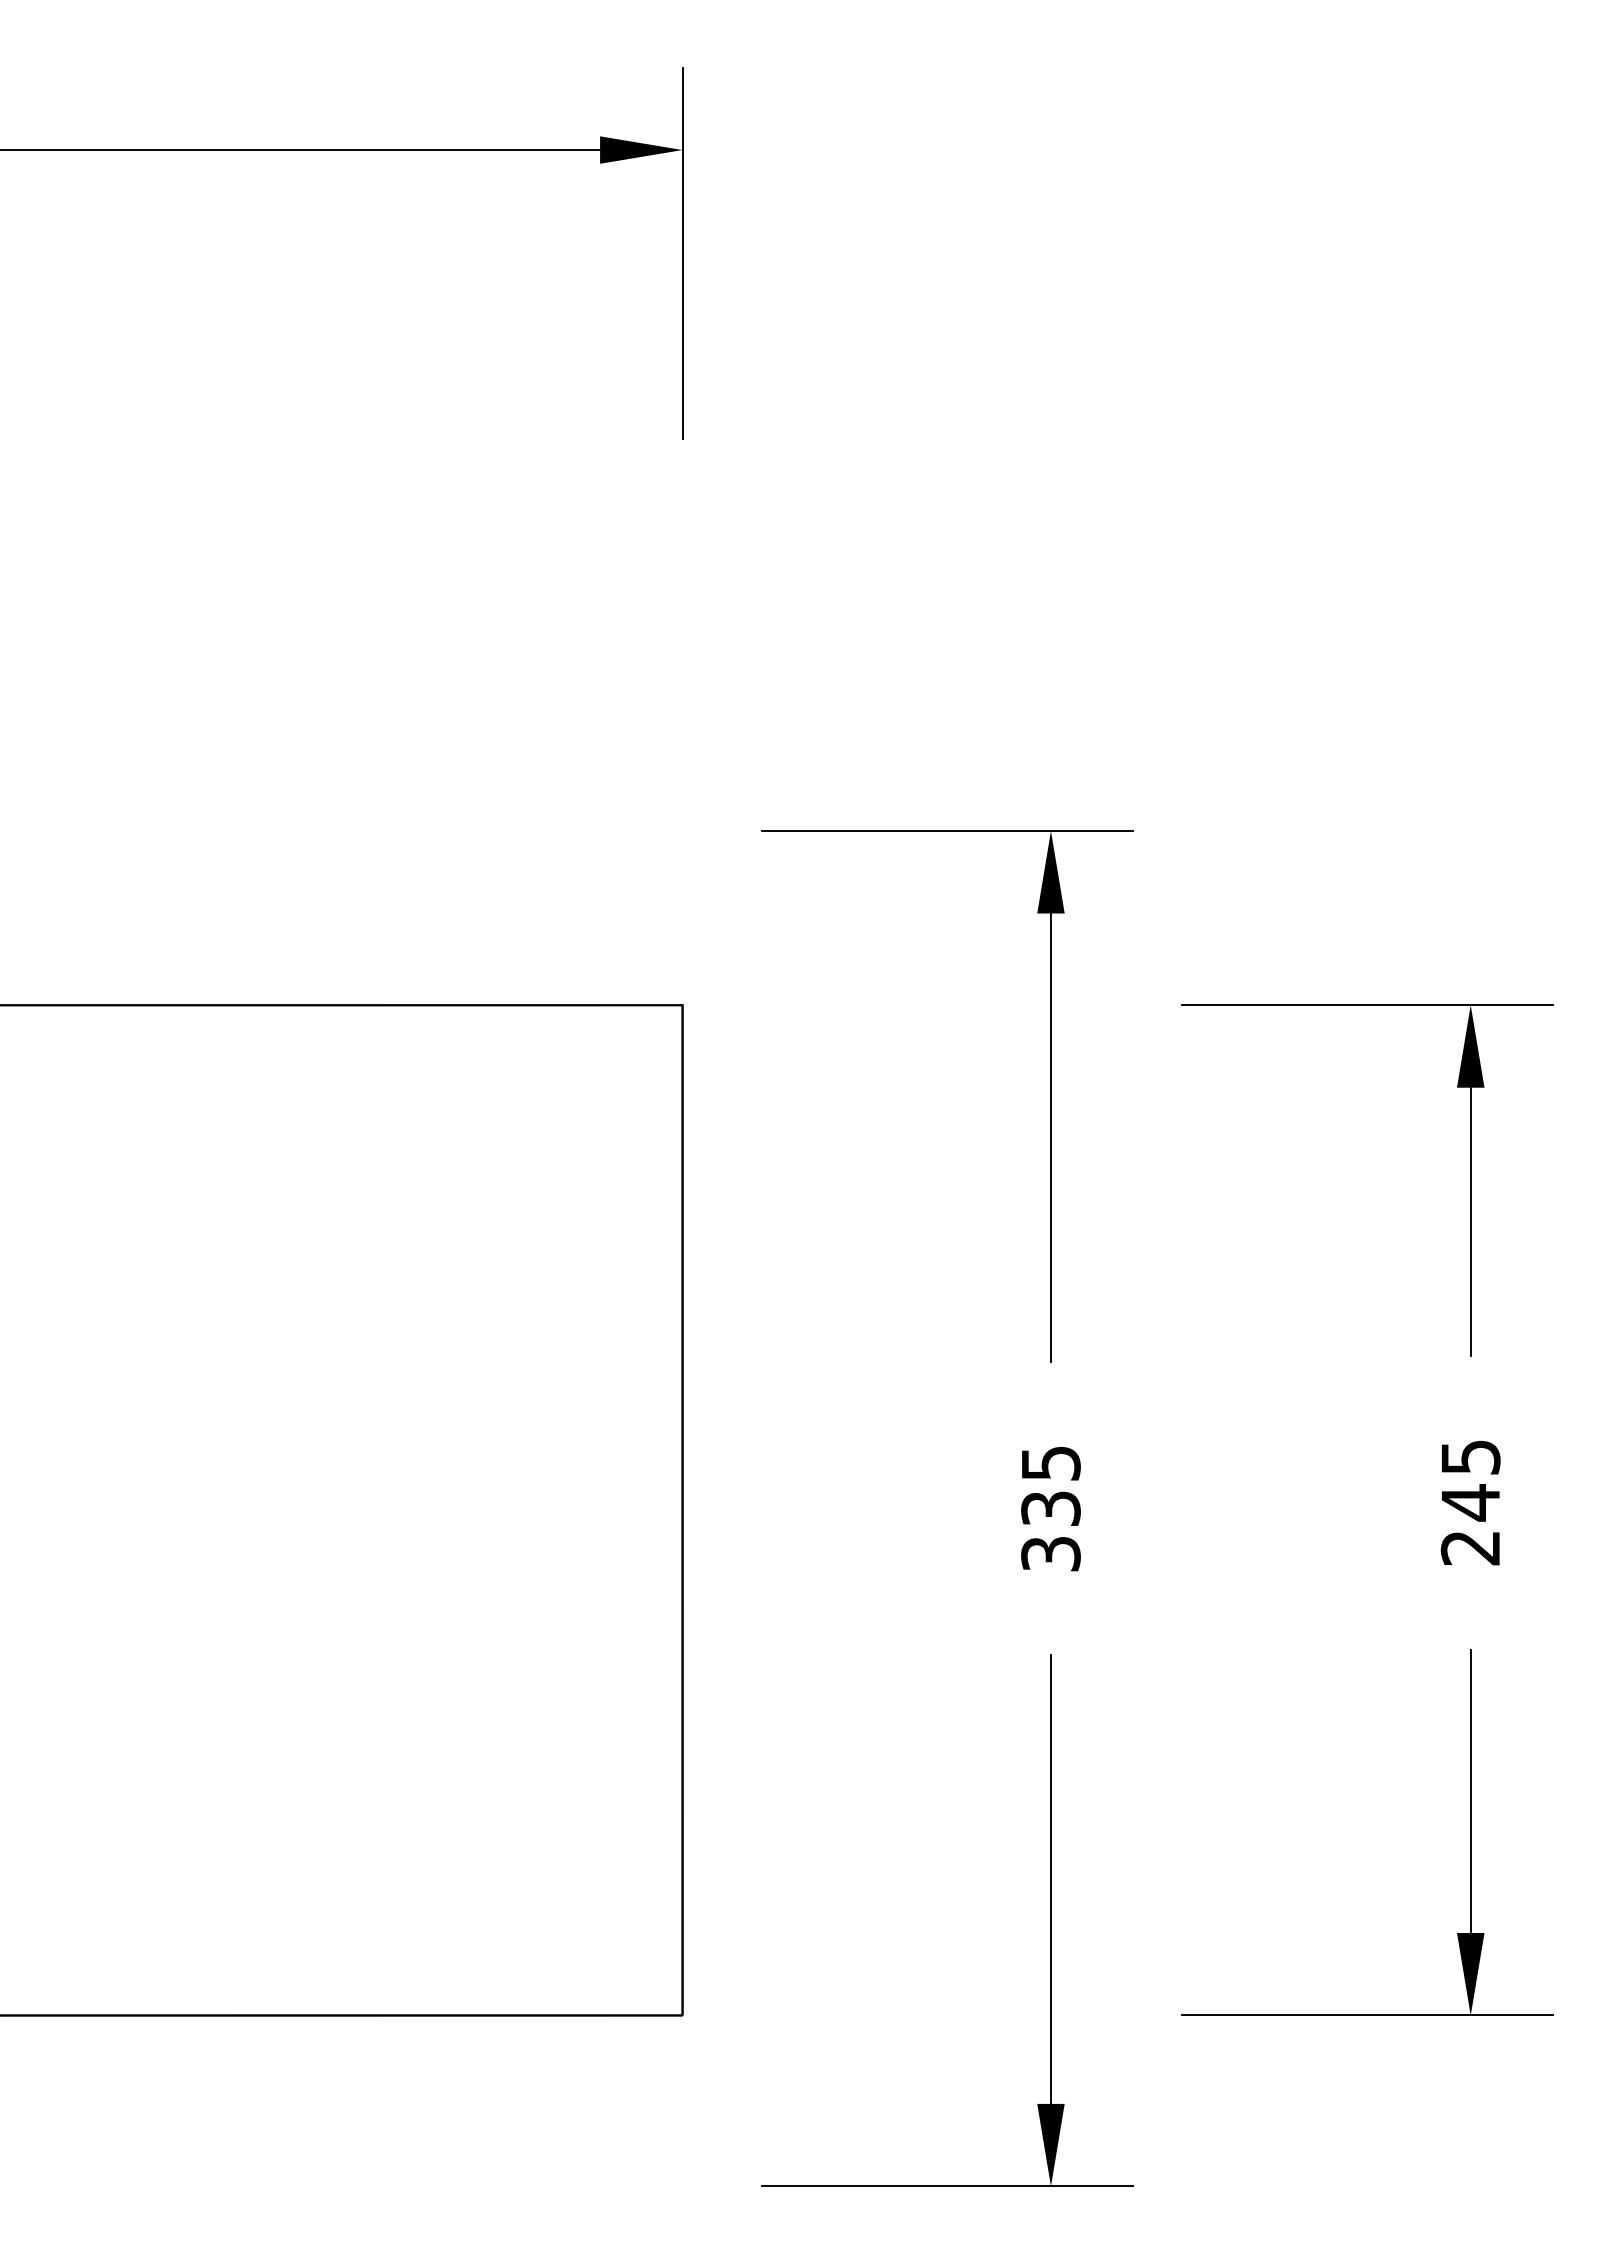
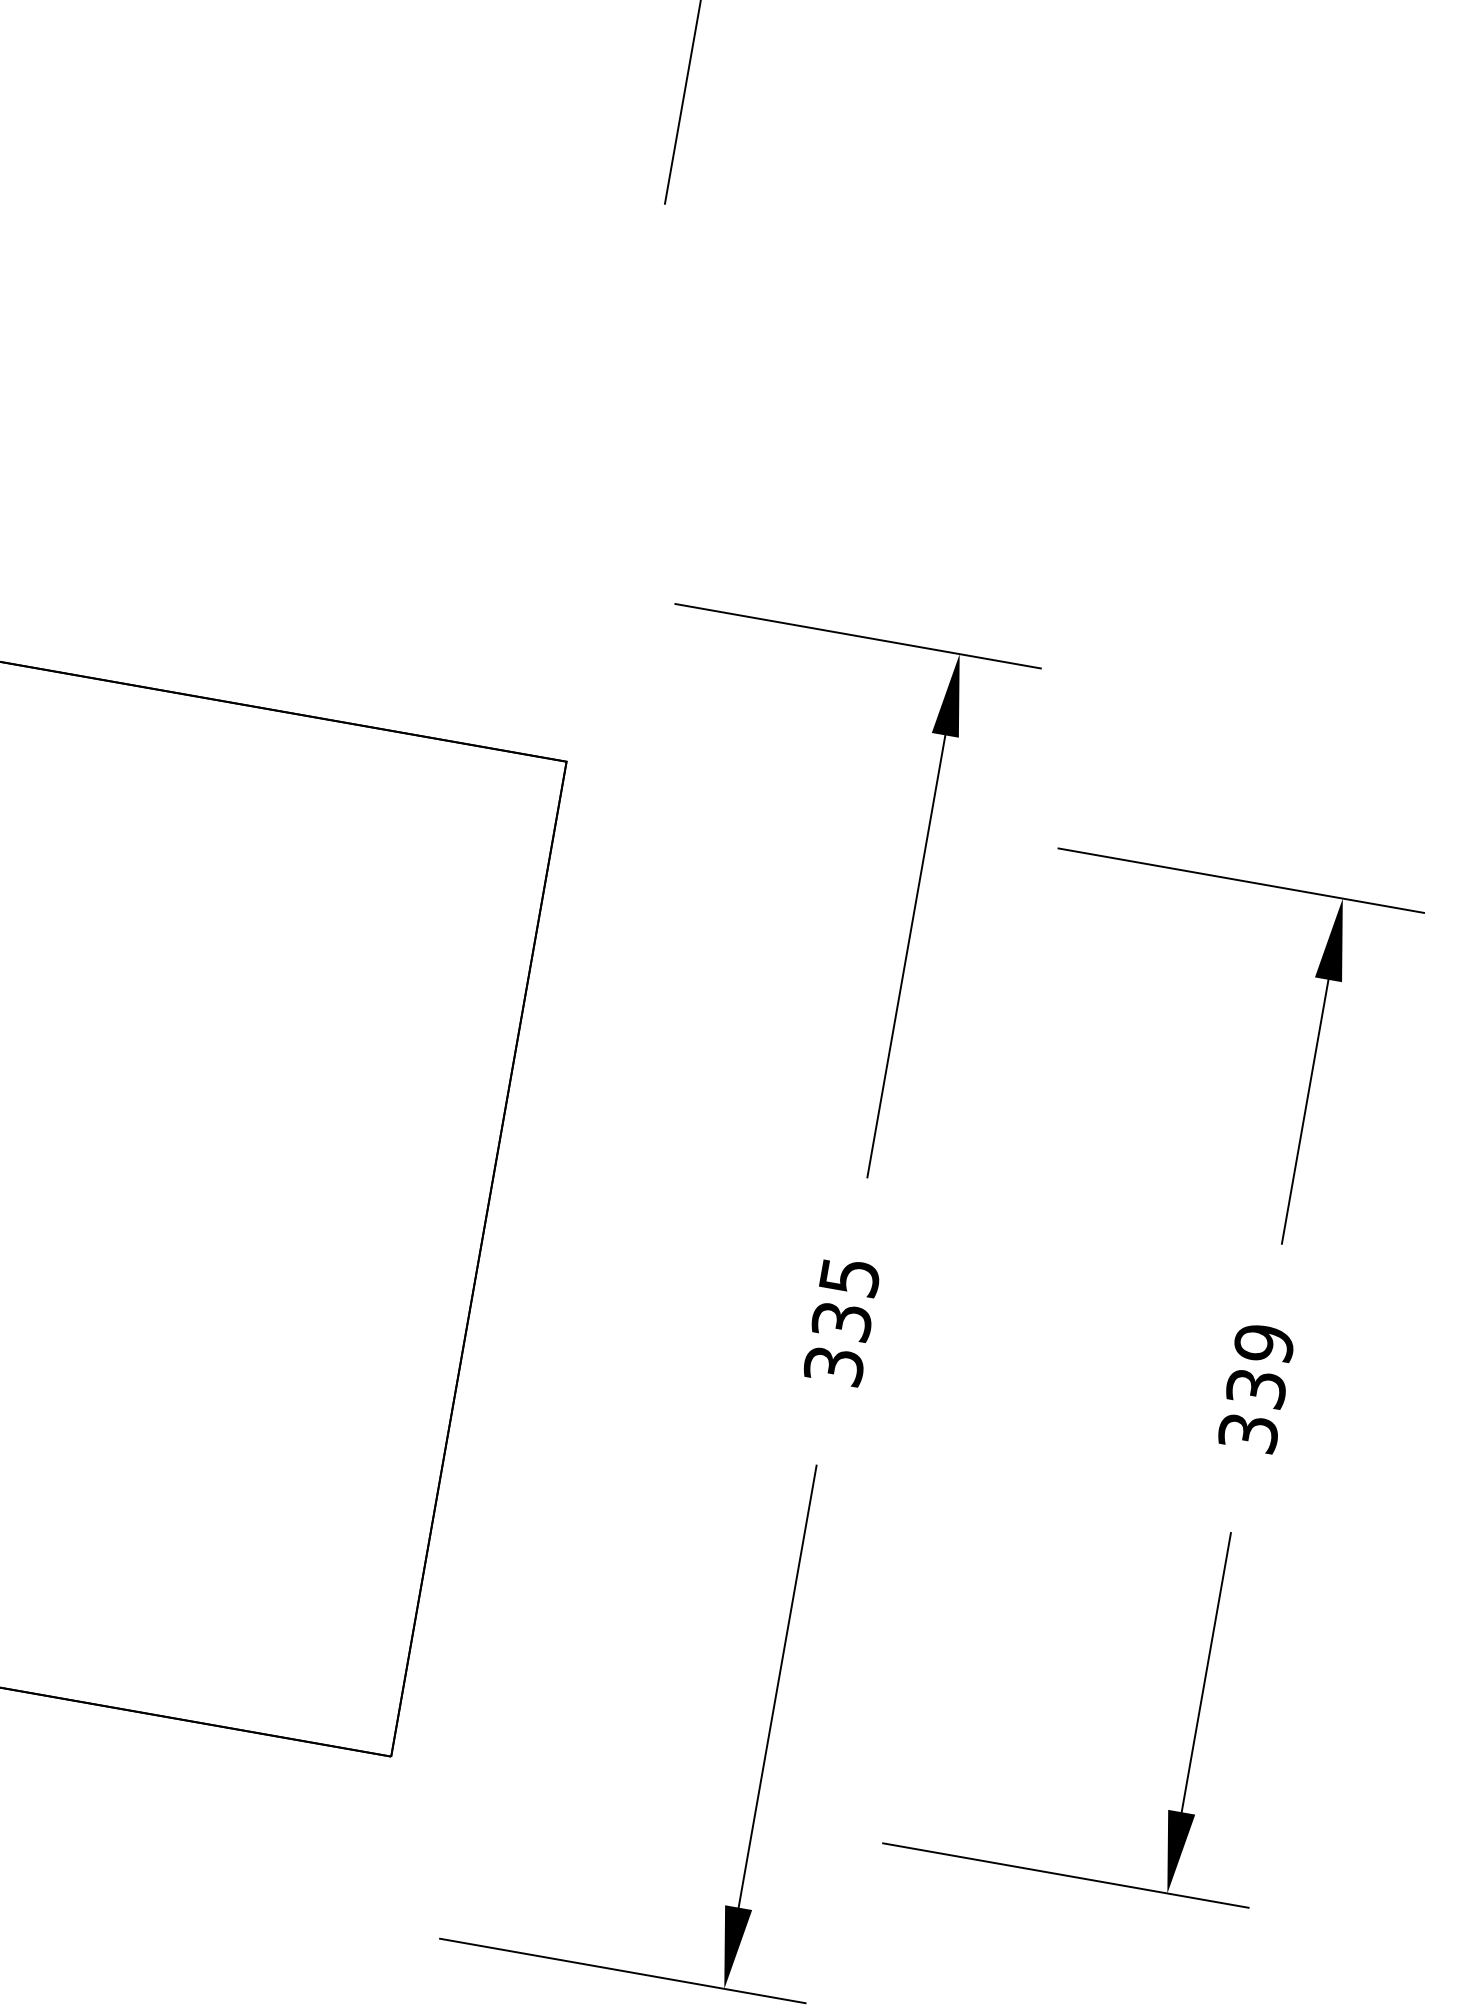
text: (1470, 1502) -> (1256, 1388), 245 -> 339

